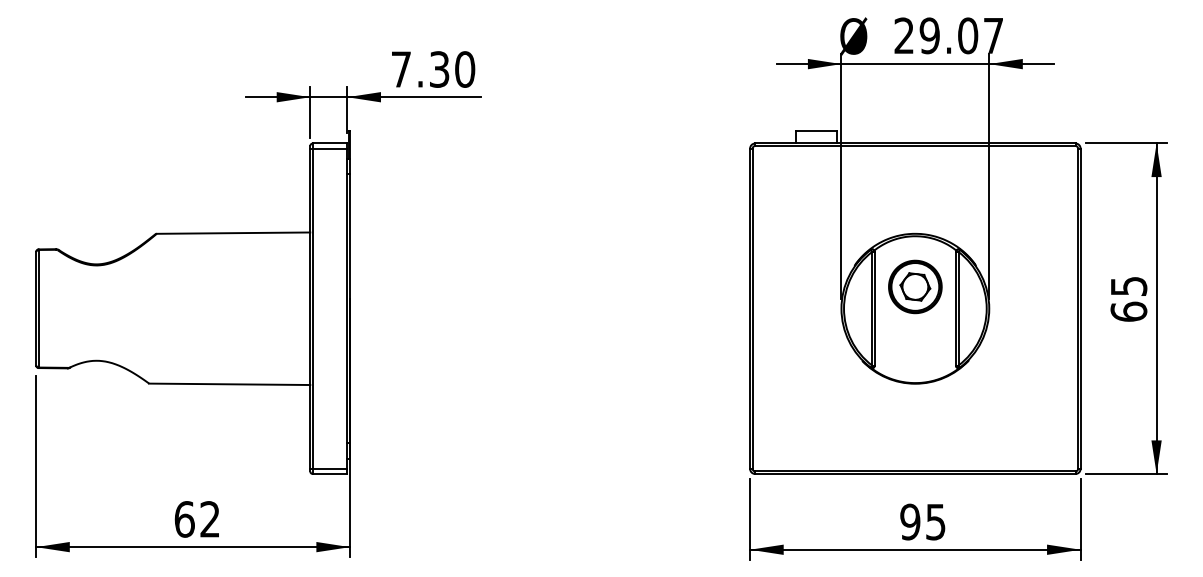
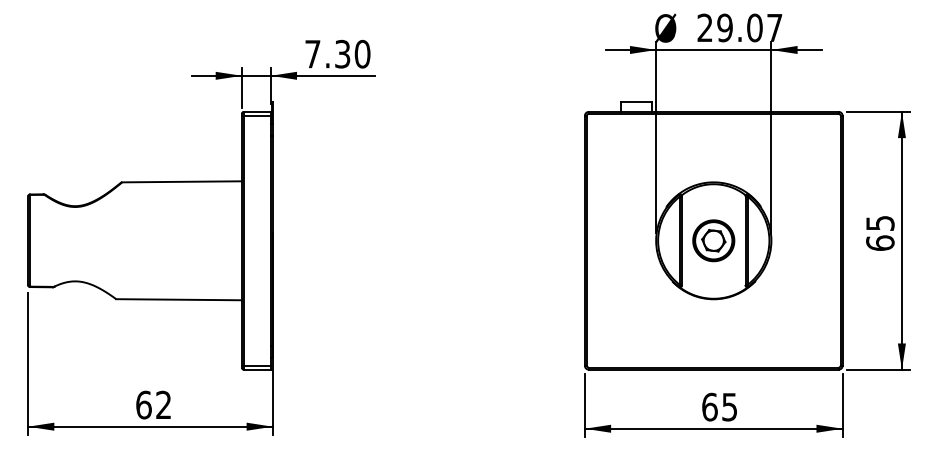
part: (914, 286) -> (713, 240), moved
text: (909, 521) -> (709, 406), 95 -> 65

